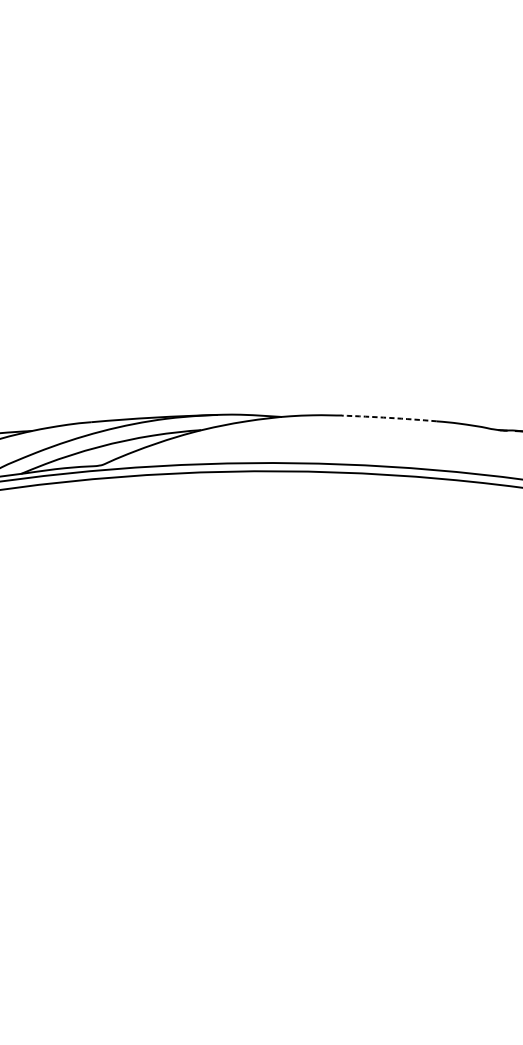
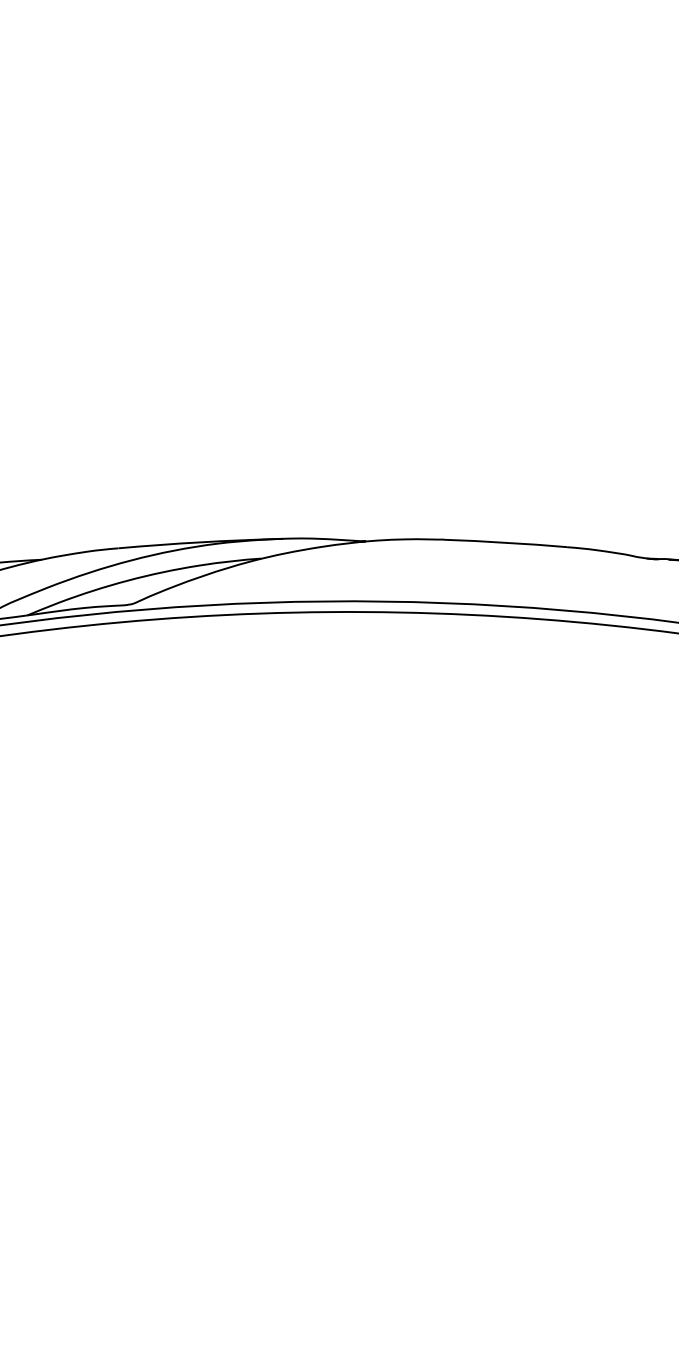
arc: (389, 417) -> (505, 542), dashed -> solid

